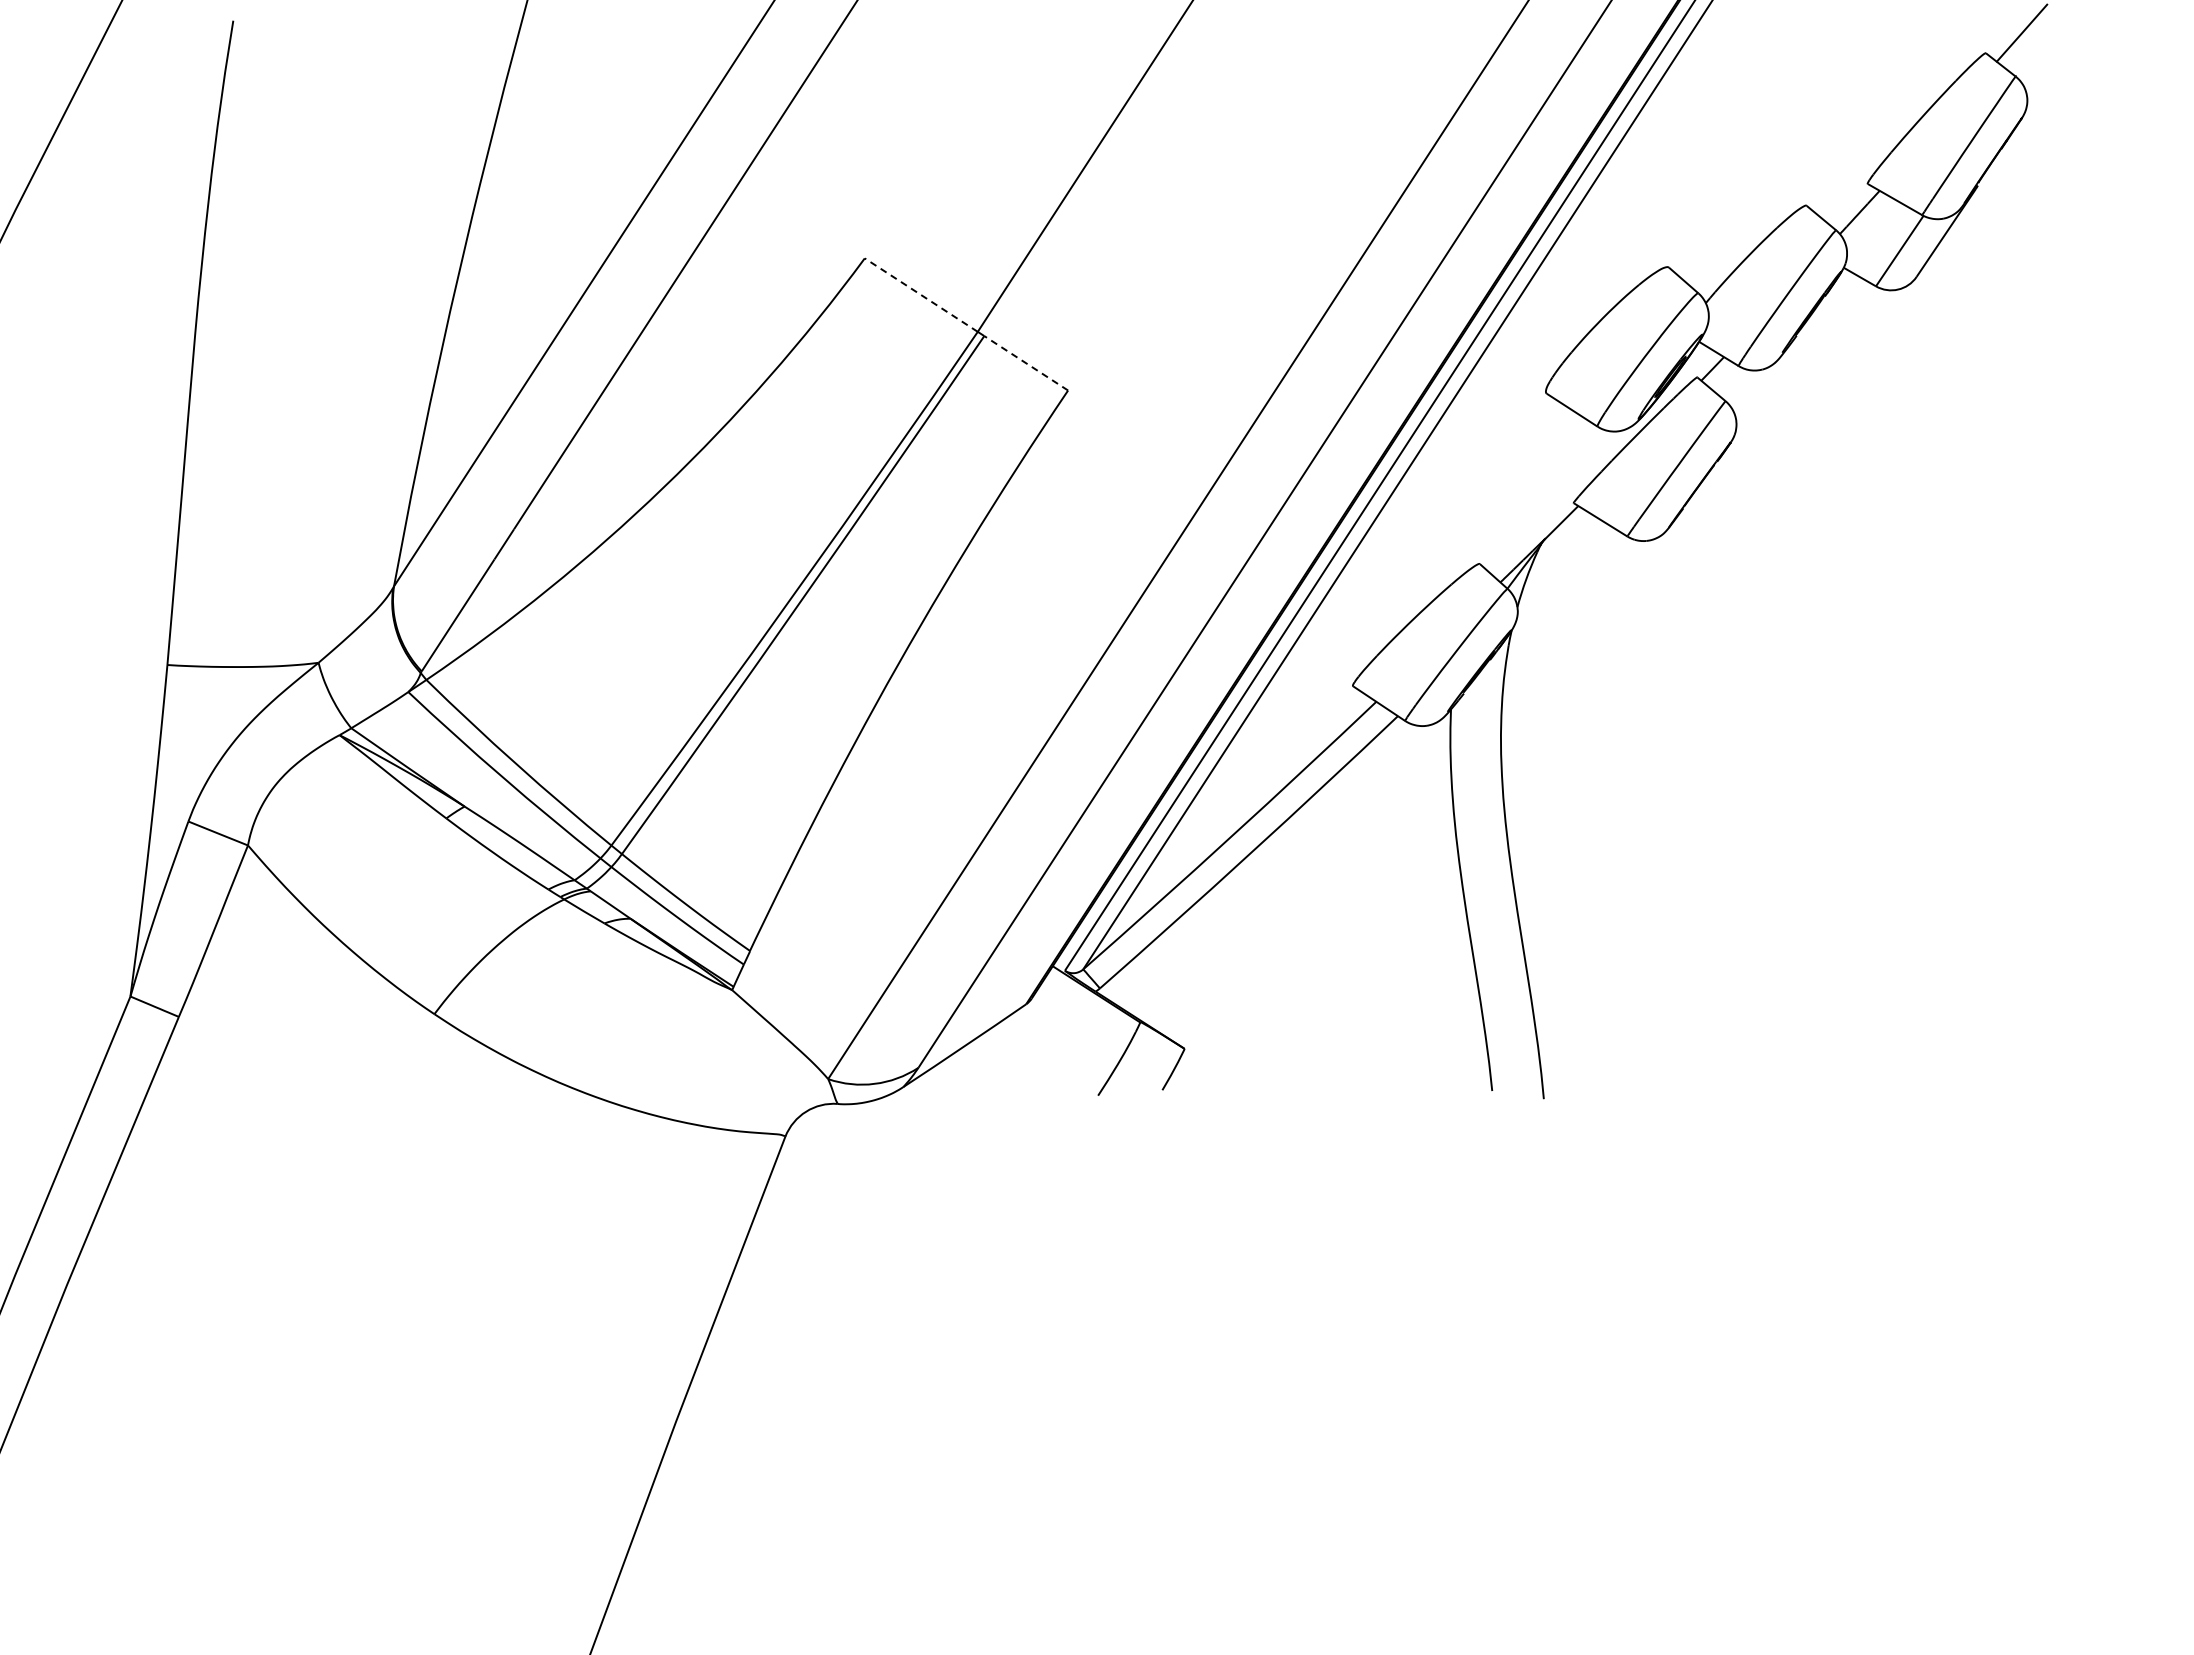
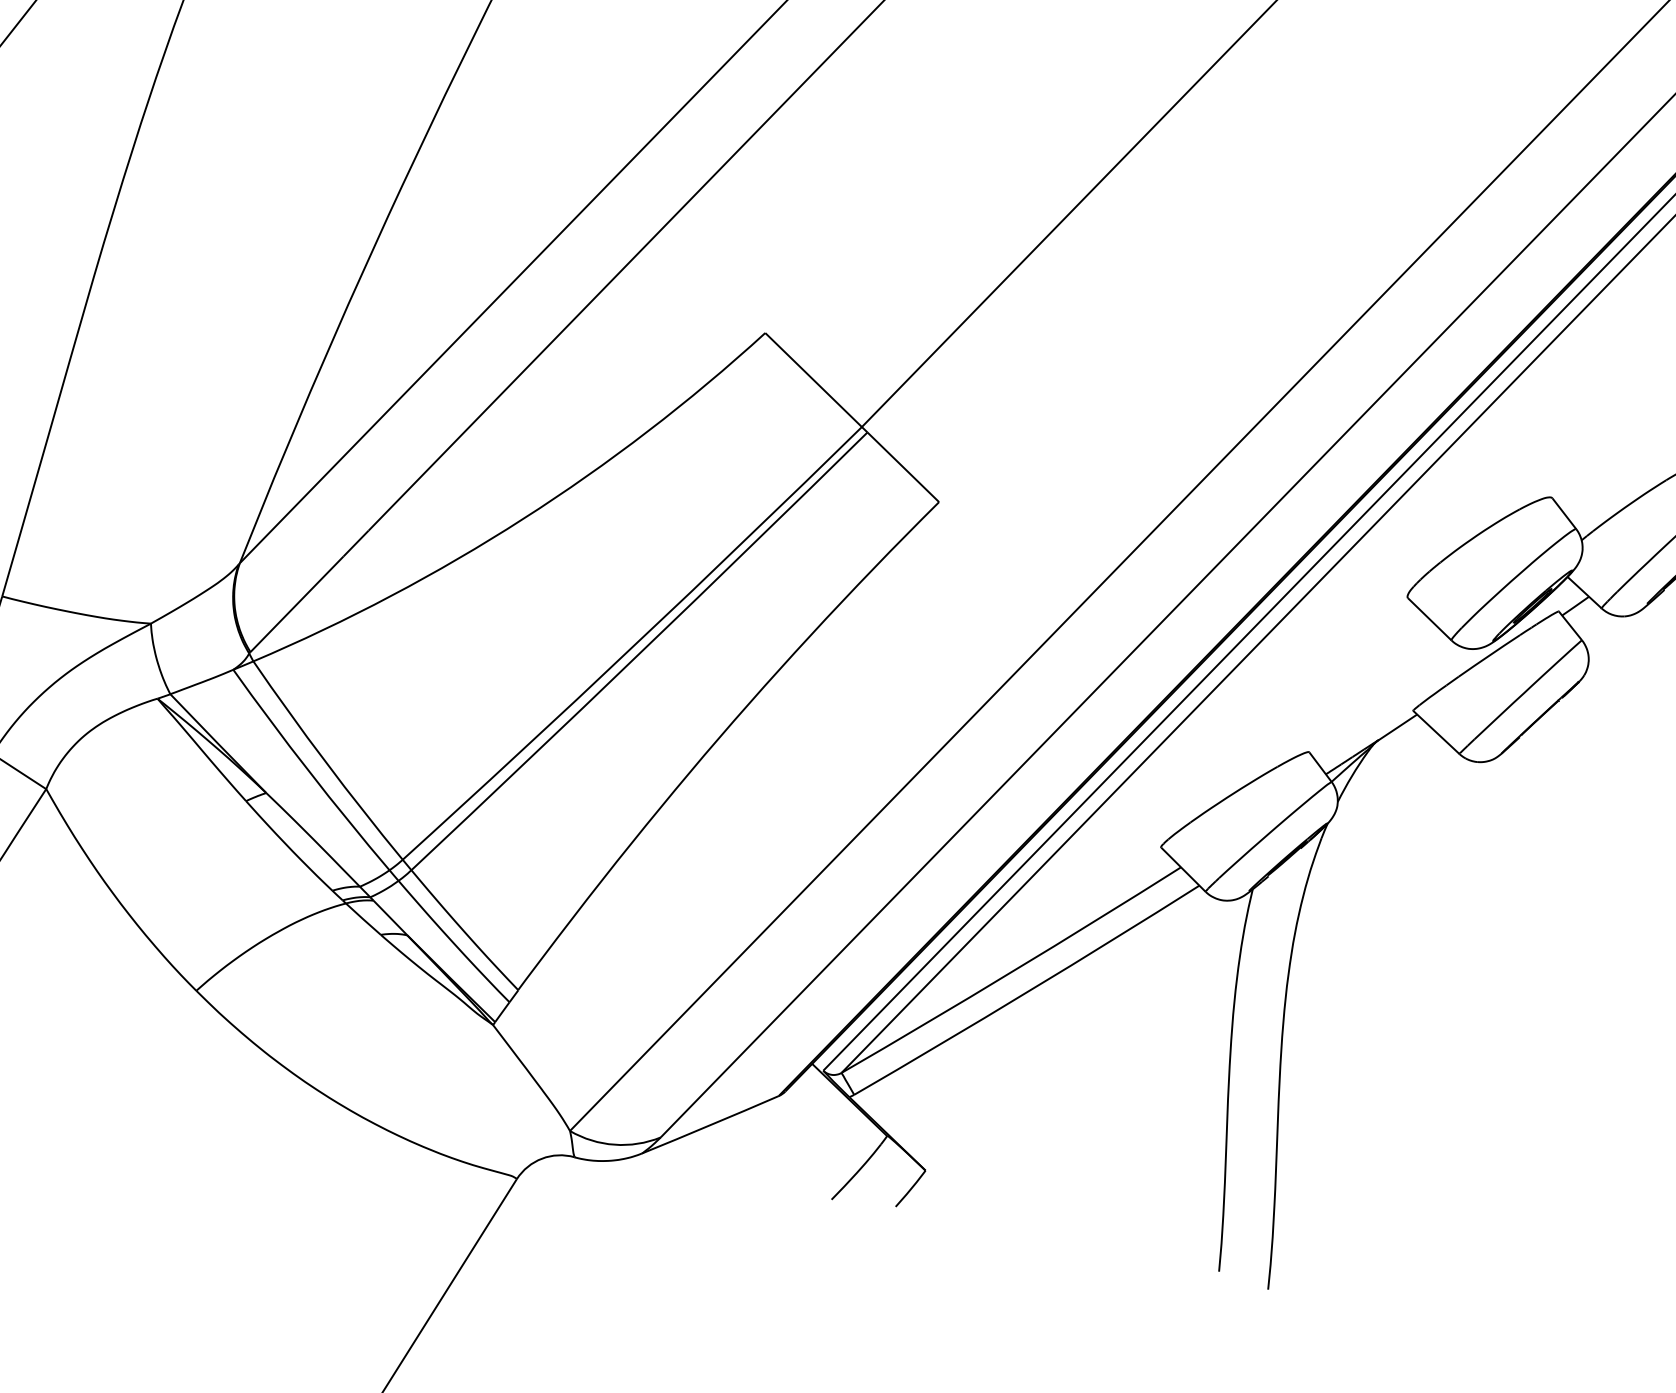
line: (920, 294) -> (812, 379), dashed -> solid
line: (1026, 363) -> (903, 467), dashed -> solid

